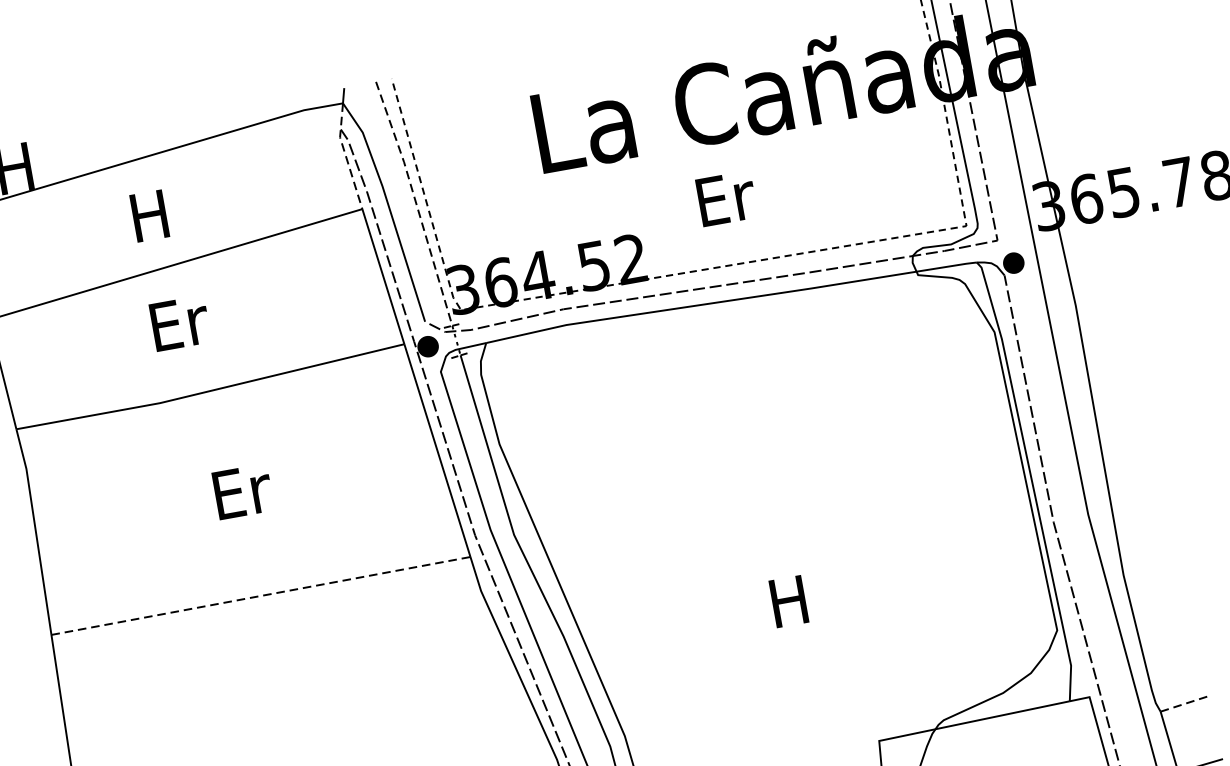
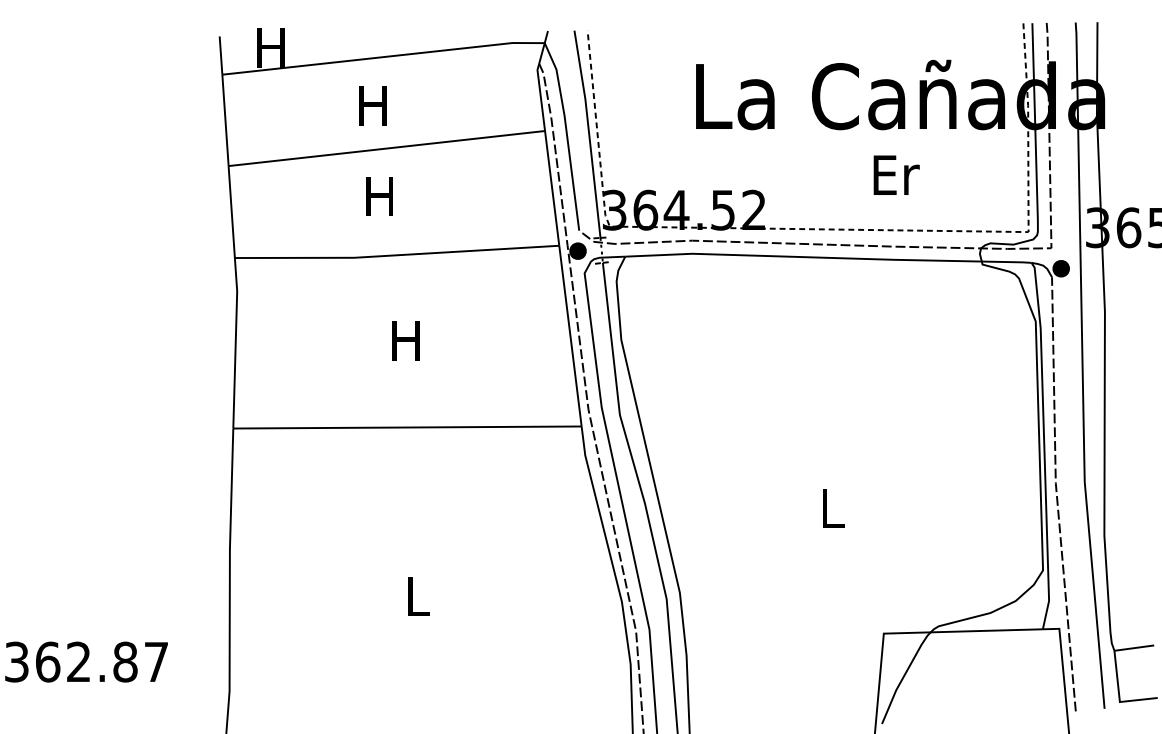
line: (346, 156) -> (539, 86), dashed -> solid
text: (726, 197) -> (896, 174), moved
line: (416, 202) -> (589, 133), dashed -> solid
text: (180, 323) -> (382, 196), Er -> H
text: (243, 490) -> (408, 340), Er -> H
line: (260, 595) -> (407, 427), dashed -> solid
text: (789, 601) -> (831, 508), H -> L
line: (1184, 704) -> (1134, 648), dashed -> solid

